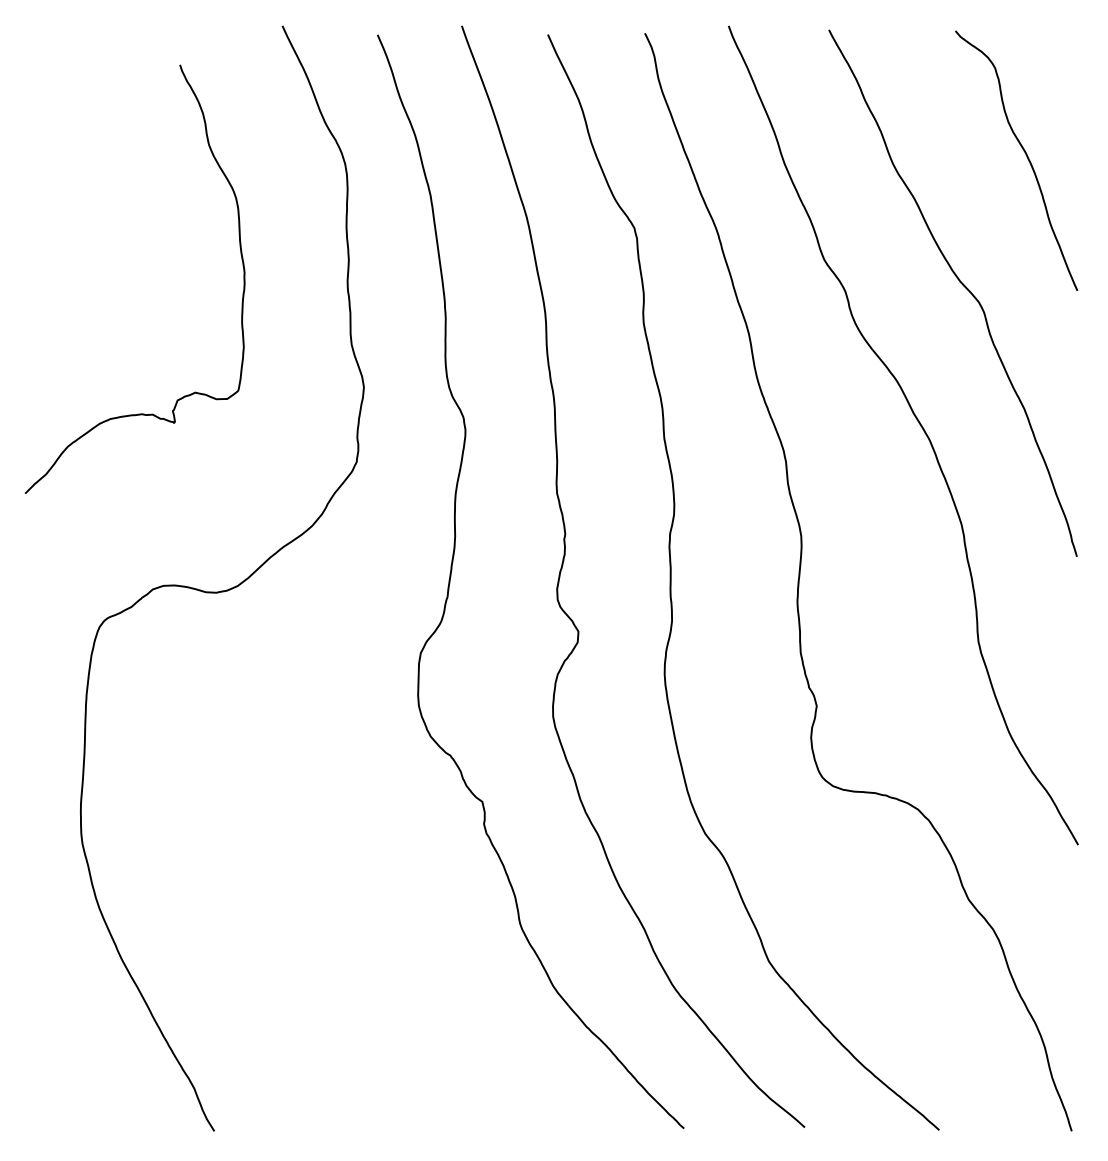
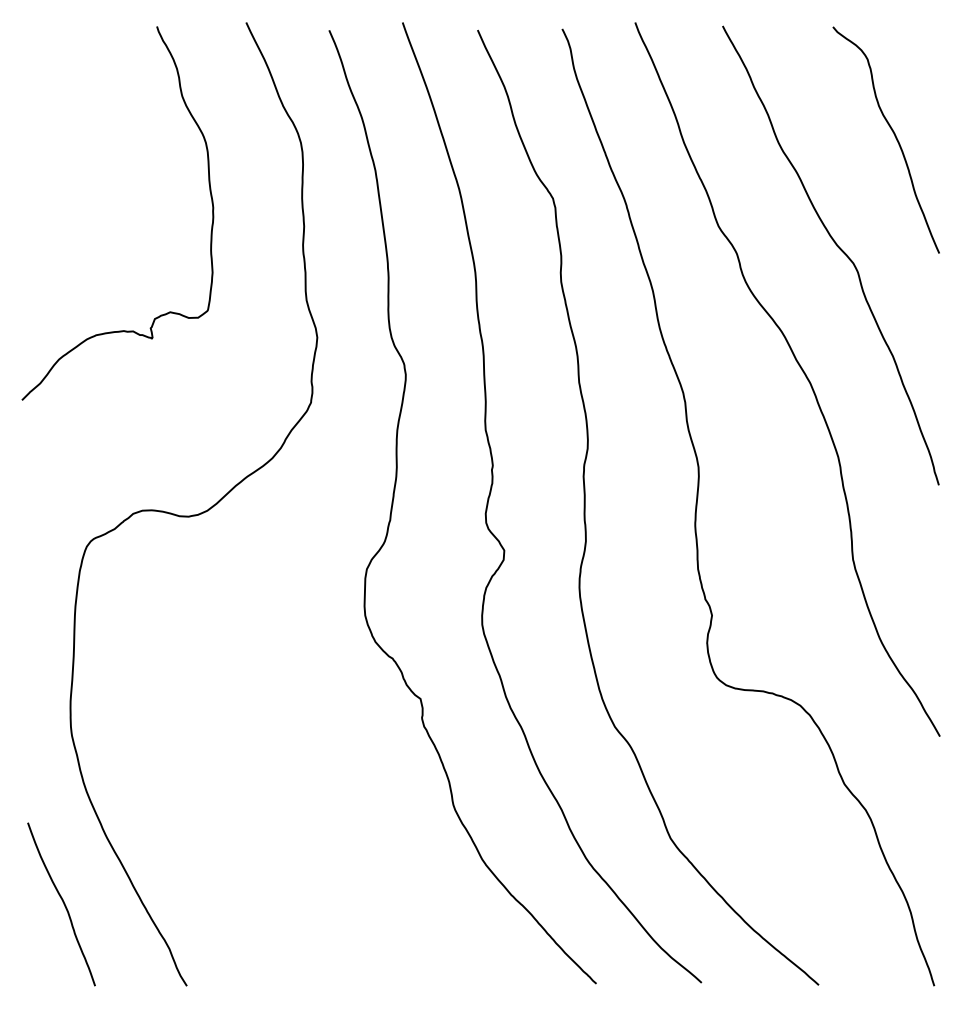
curve: (241, 261) -> (210, 197), moved
curve: (72, 1037) -> (63, 904), added

